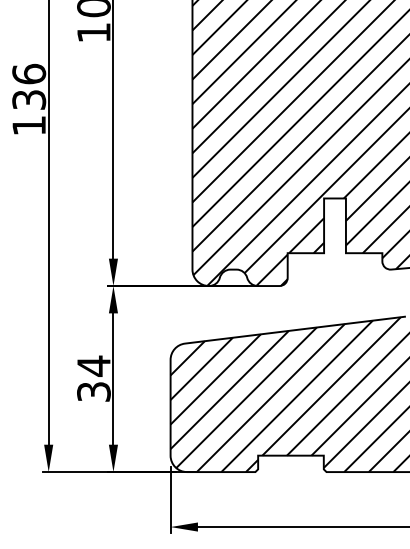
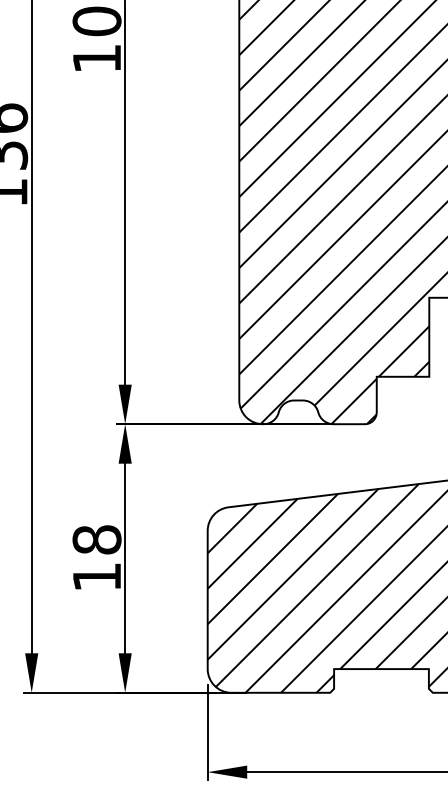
text: (93, 378) -> (96, 557), 34 -> 18

